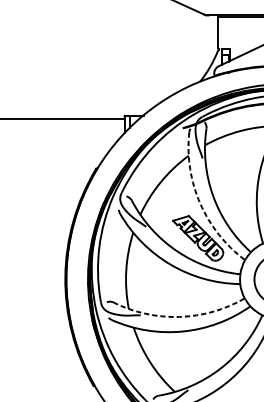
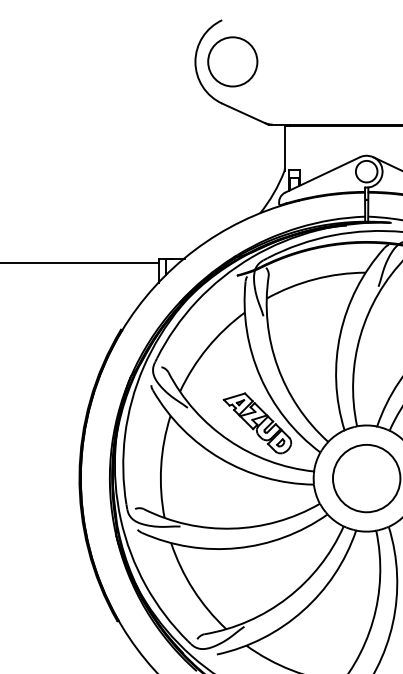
arc: (200, 203) -> (260, 376), dashed -> solid
arc: (179, 316) -> (232, 528), dashed -> solid

